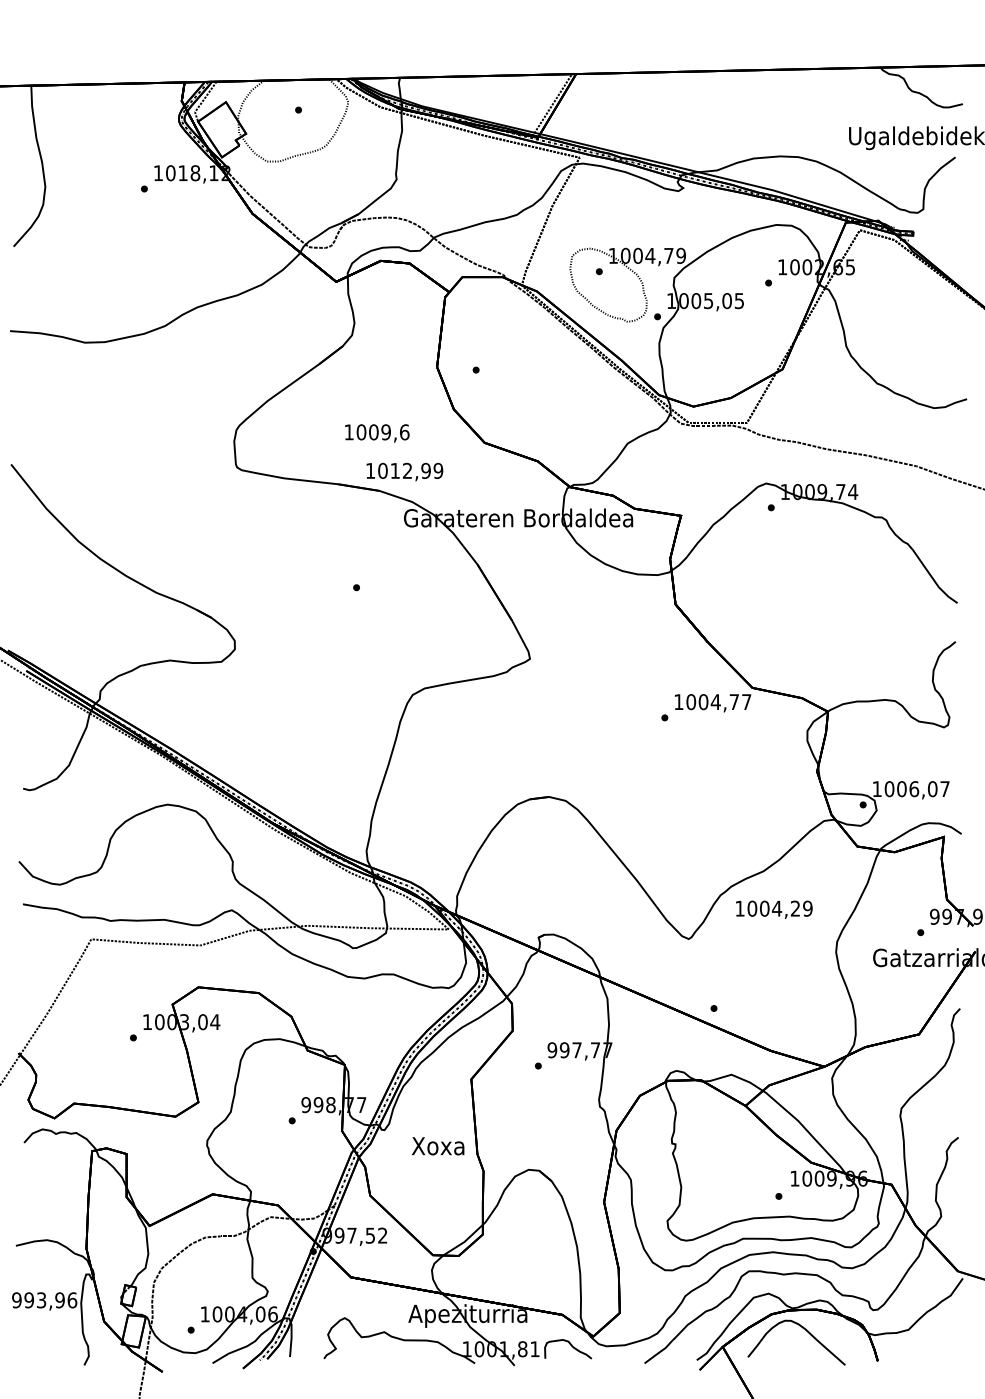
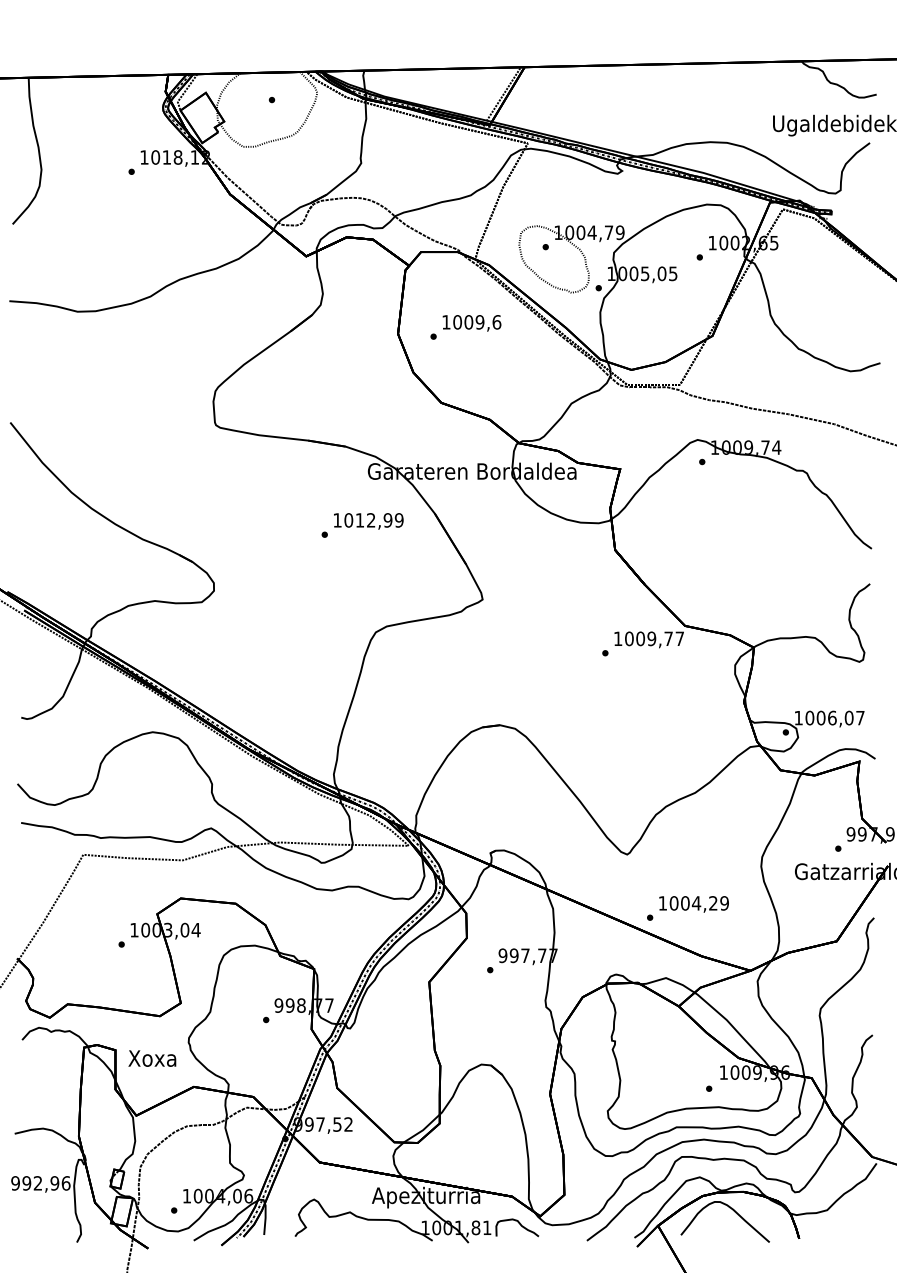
text: (377, 433) -> (472, 323), moved
text: (404, 471) -> (368, 520), moved
text: (715, 702) -> (651, 639), 1004,77 -> 1009,77
text: (774, 909) -> (694, 904), moved
text: (438, 1146) -> (152, 1058), moved
text: (41, 1300) -> (37, 1183), 993,96 -> 992,96

